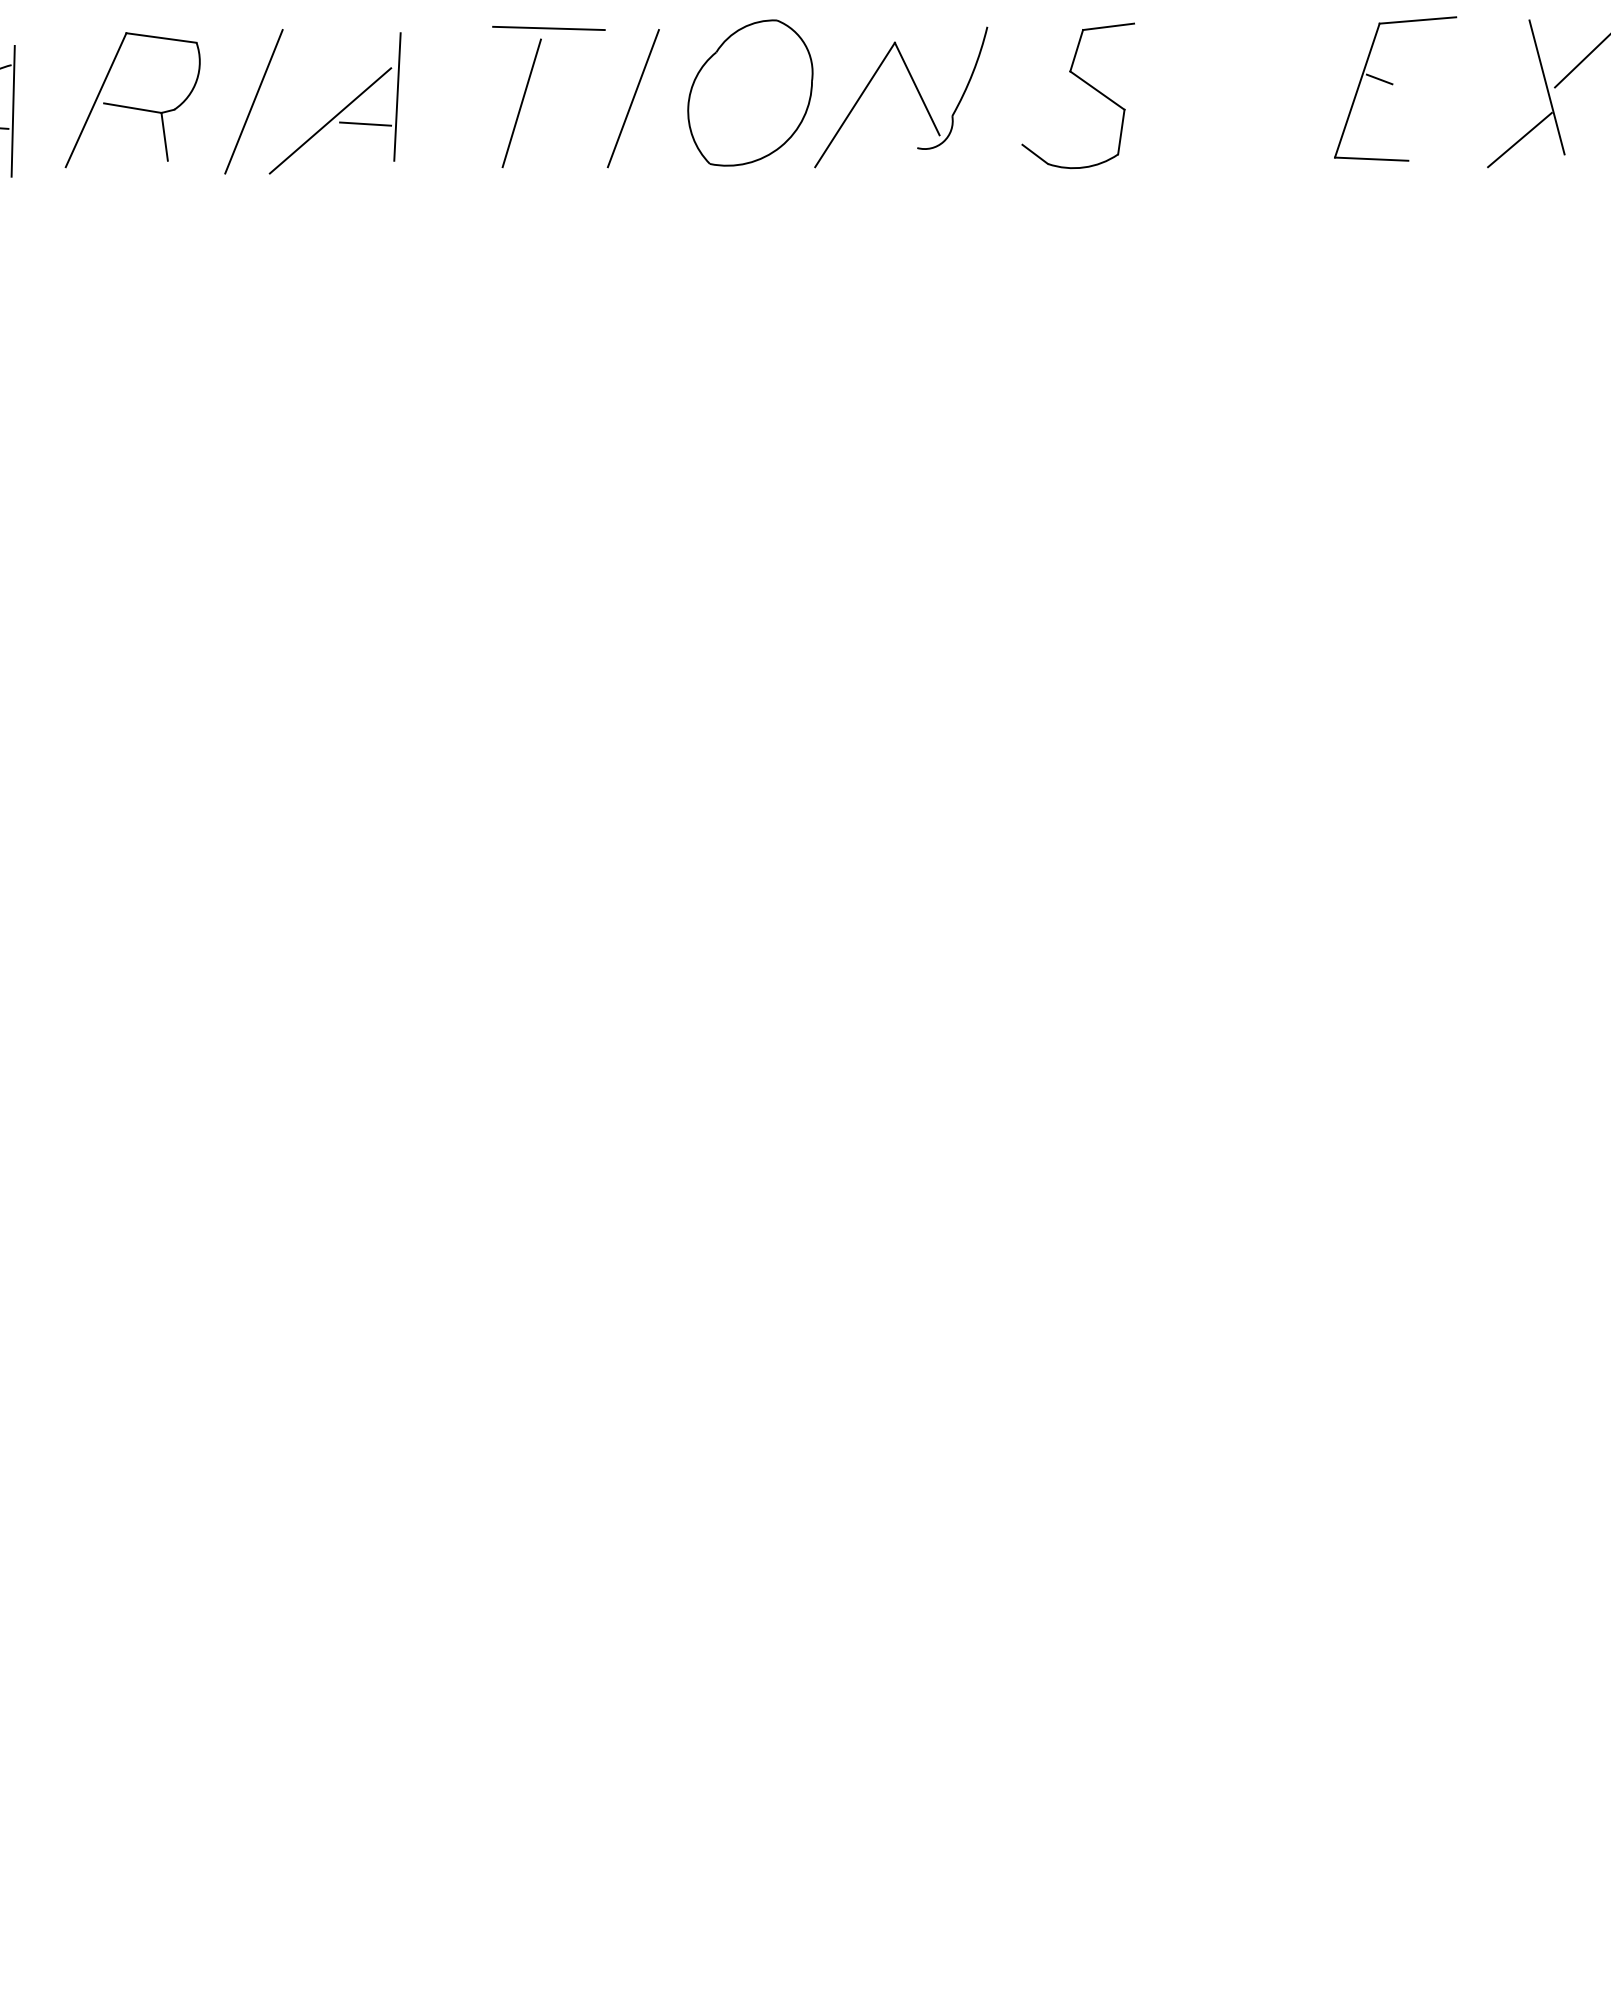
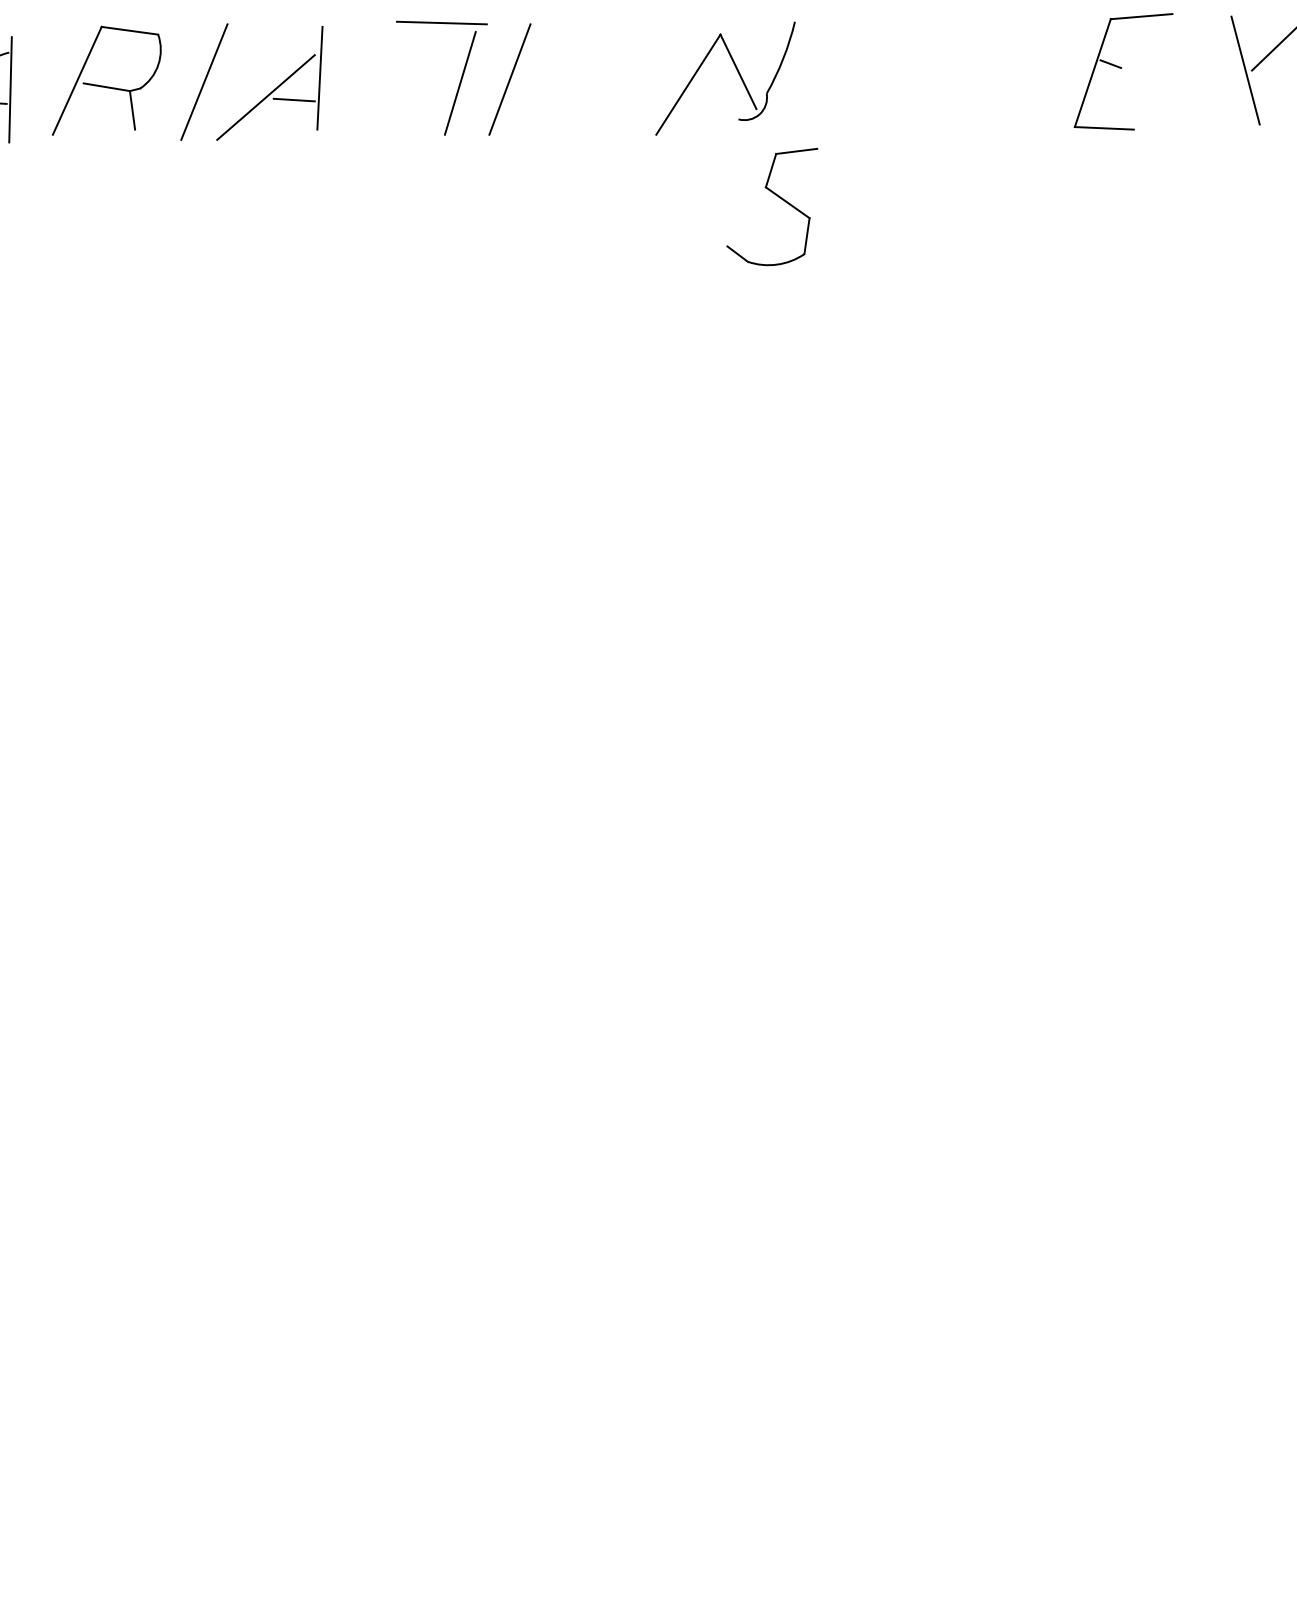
part: (1086, 84) -> (778, 197), moved
part: (750, 92) -> (604, 74), removed
line: (521, 103) -> (460, 83), moved
line: (1519, 139) -> (1223, 112), removed

